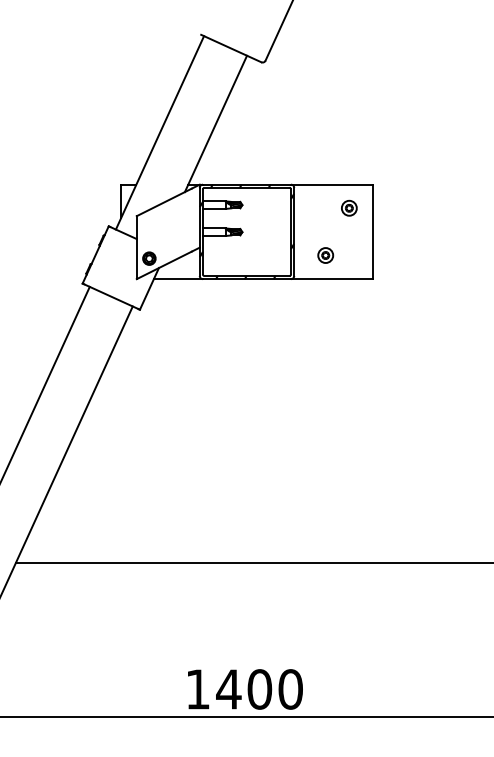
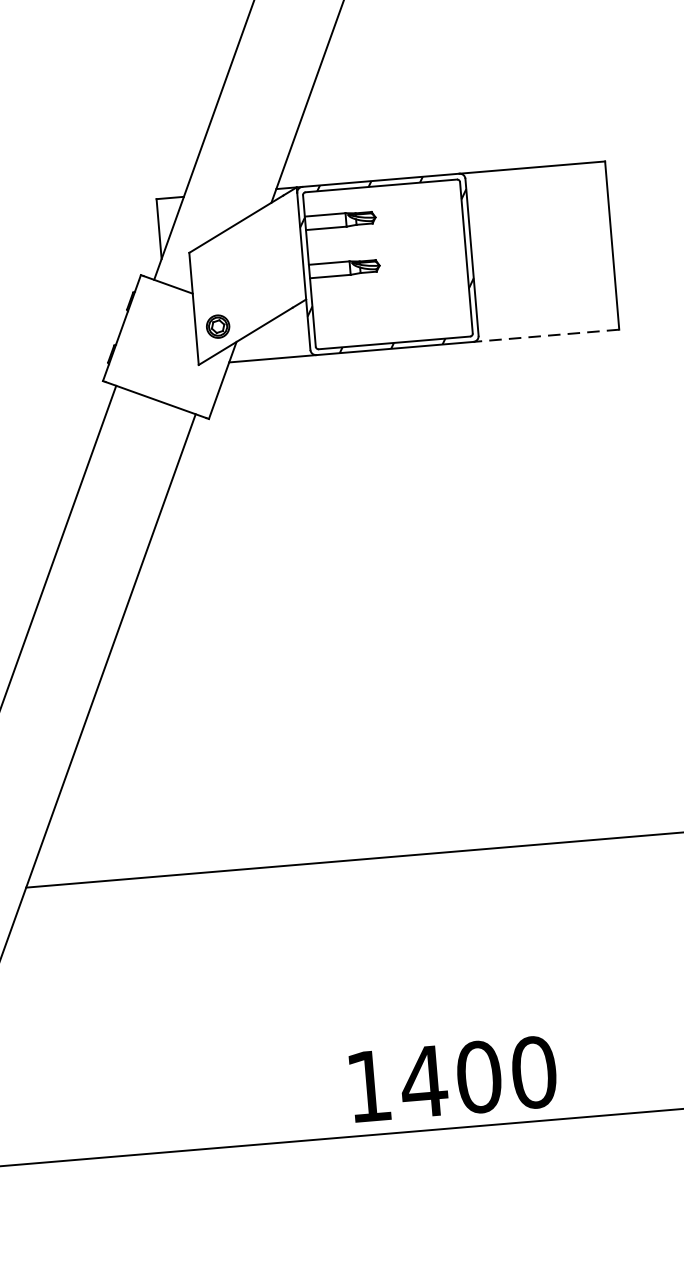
part: (349, 207) -> (566, 205), removed
part: (325, 255) -> (531, 294), removed
line: (332, 279) -> (547, 336), solid -> dashed

